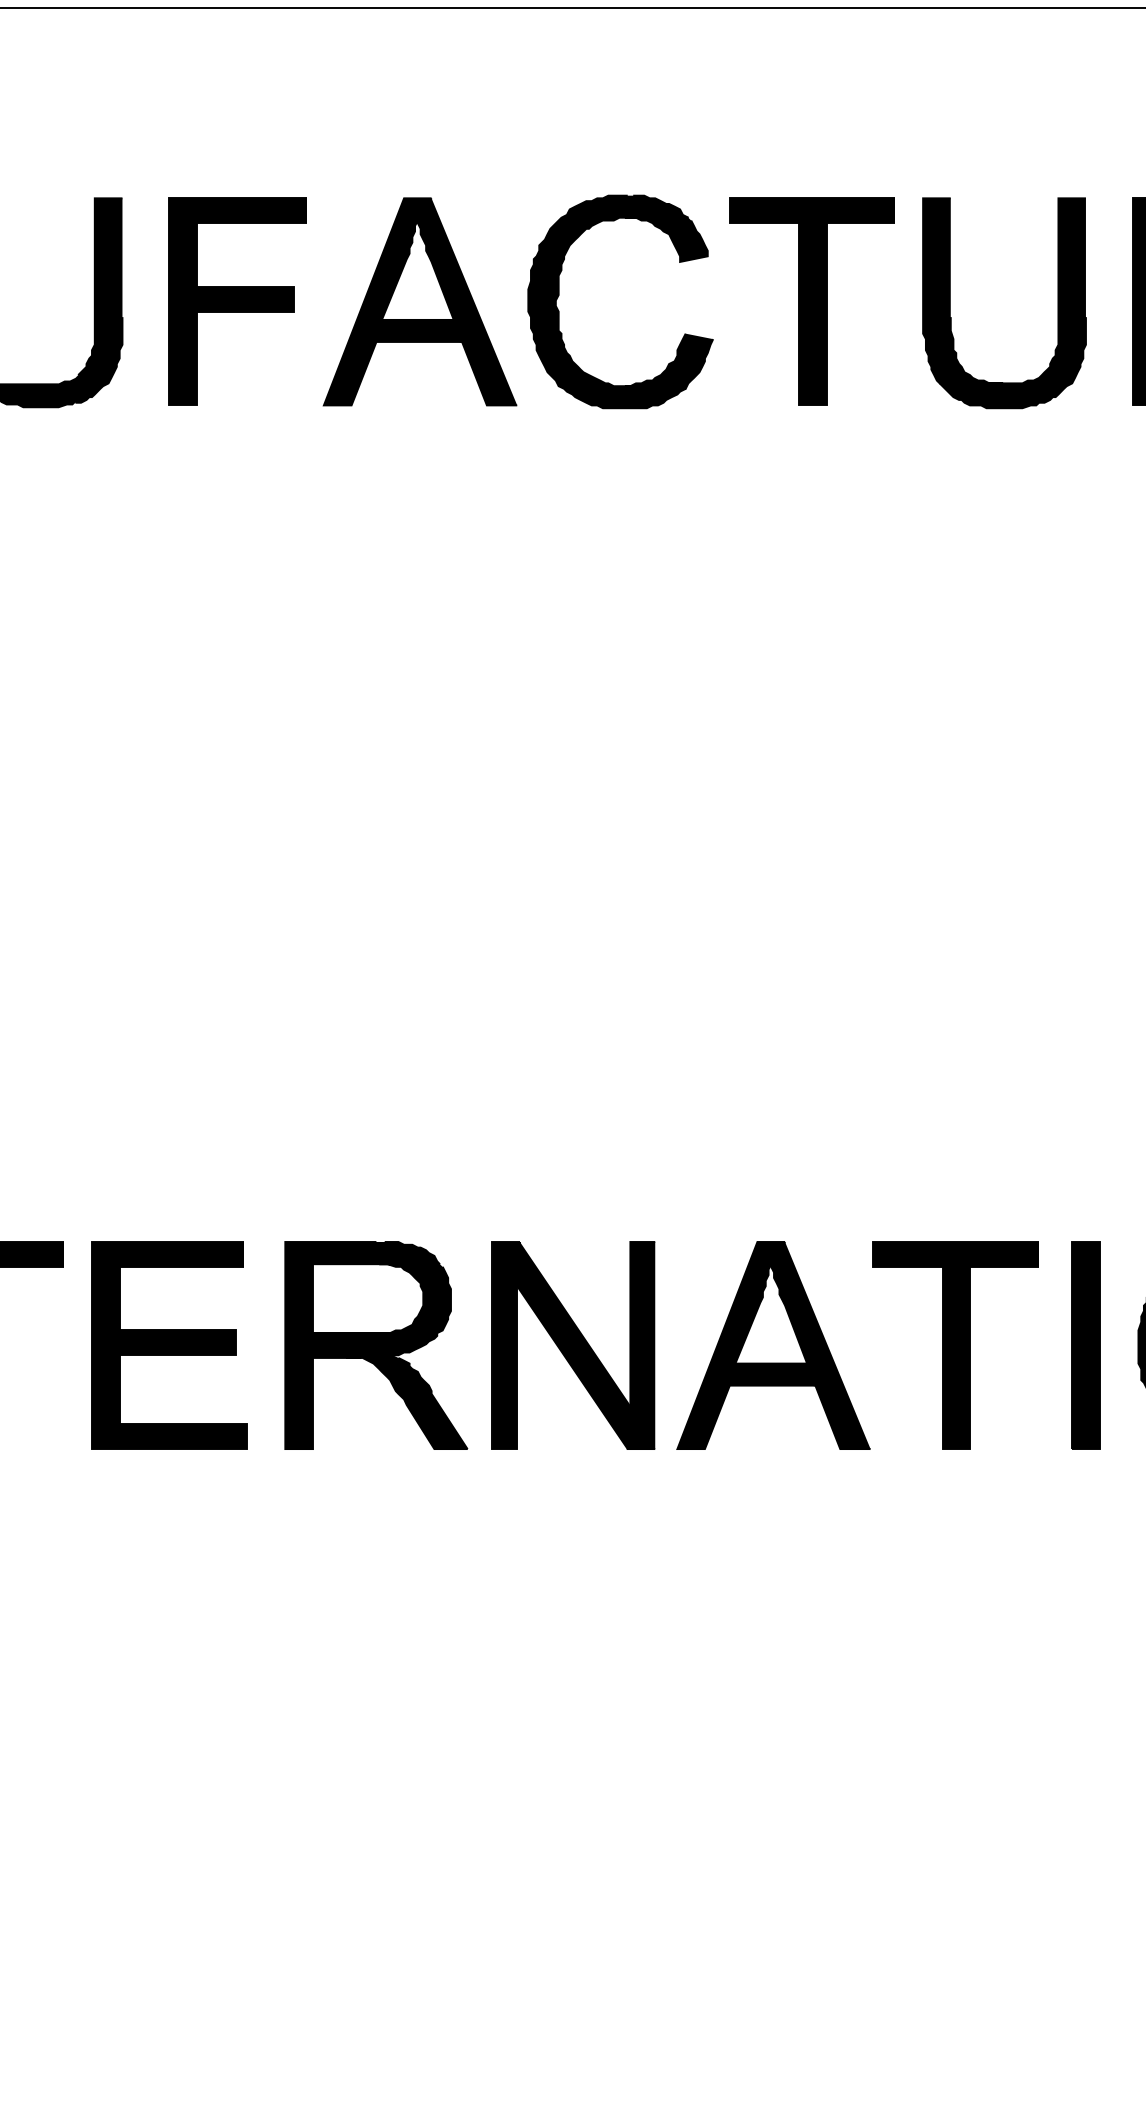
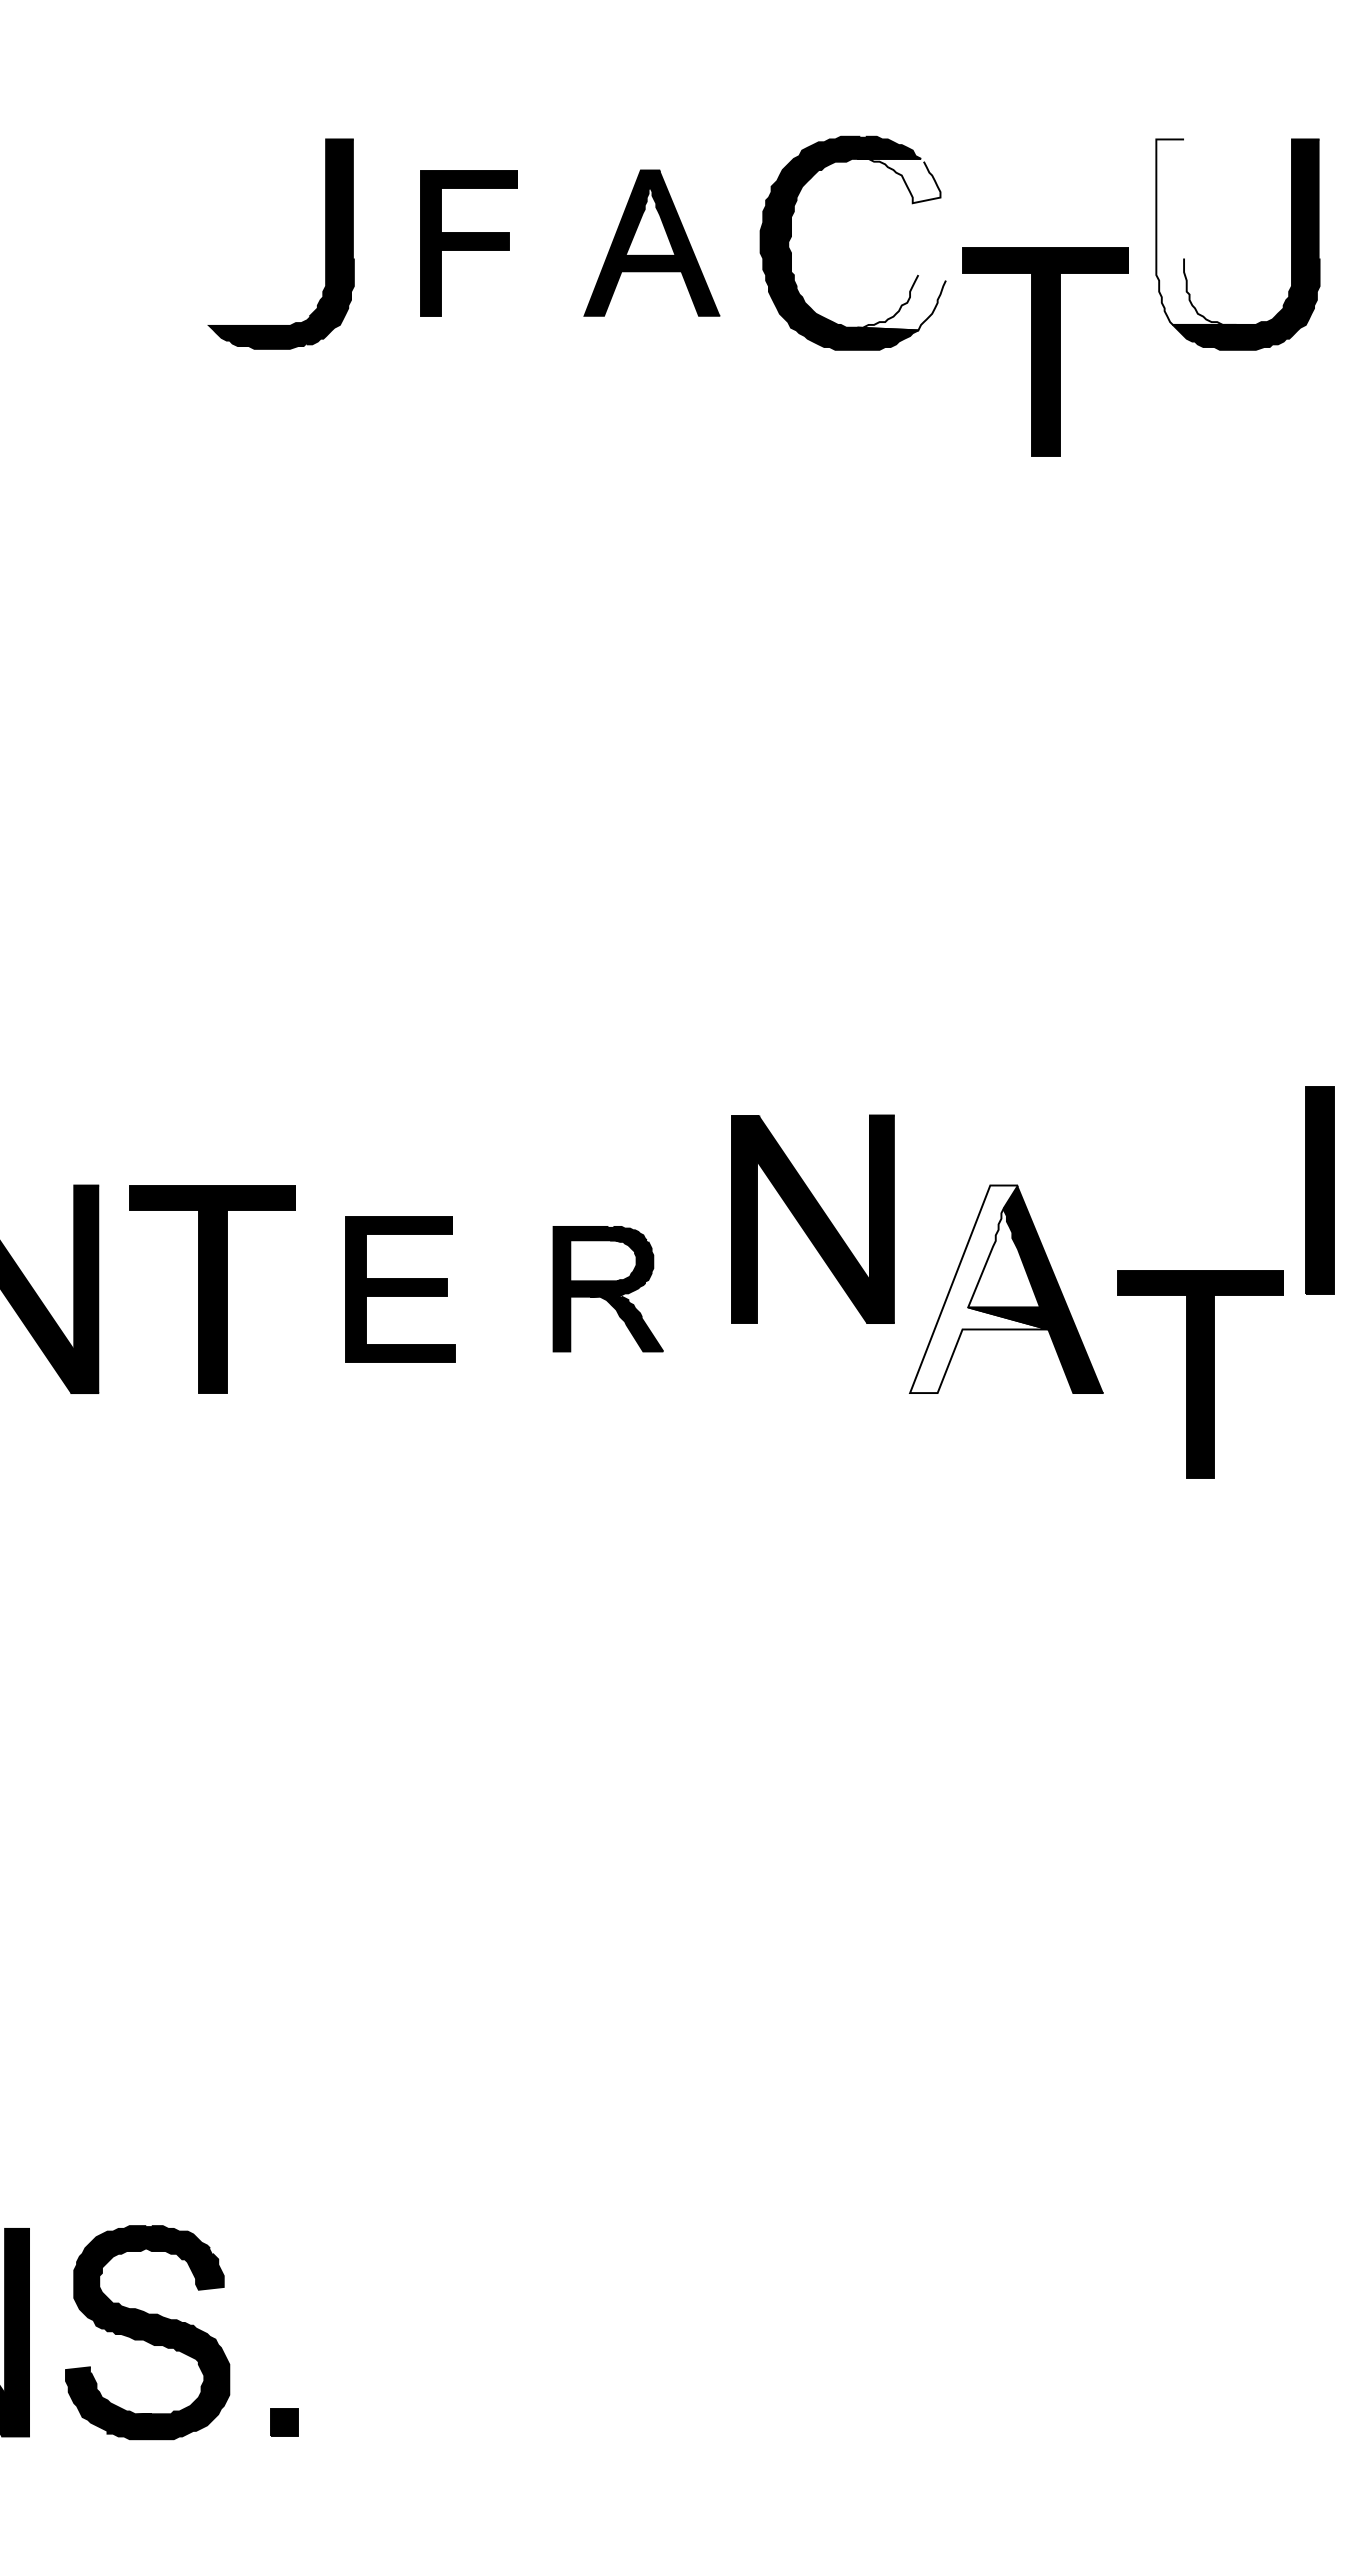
fill: (665, 239) -> (898, 180), removed
fill: (963, 290) -> (1196, 231), removed
part: (237, 301) -> (469, 242), size x0.7
part: (419, 301) -> (651, 242), size x0.7
part: (812, 301) -> (1045, 351), moved
fill: (668, 361) -> (901, 302), removed
part: (376, 1344) -> (608, 1288), size x0.6
part: (573, 1344) -> (812, 1218), moved
part: (169, 1345) -> (400, 1289), size x0.7
fill: (746, 1345) -> (979, 1289), removed
part: (956, 1345) -> (1200, 1374), moved
part: (1085, 1345) -> (1319, 1190), moved

